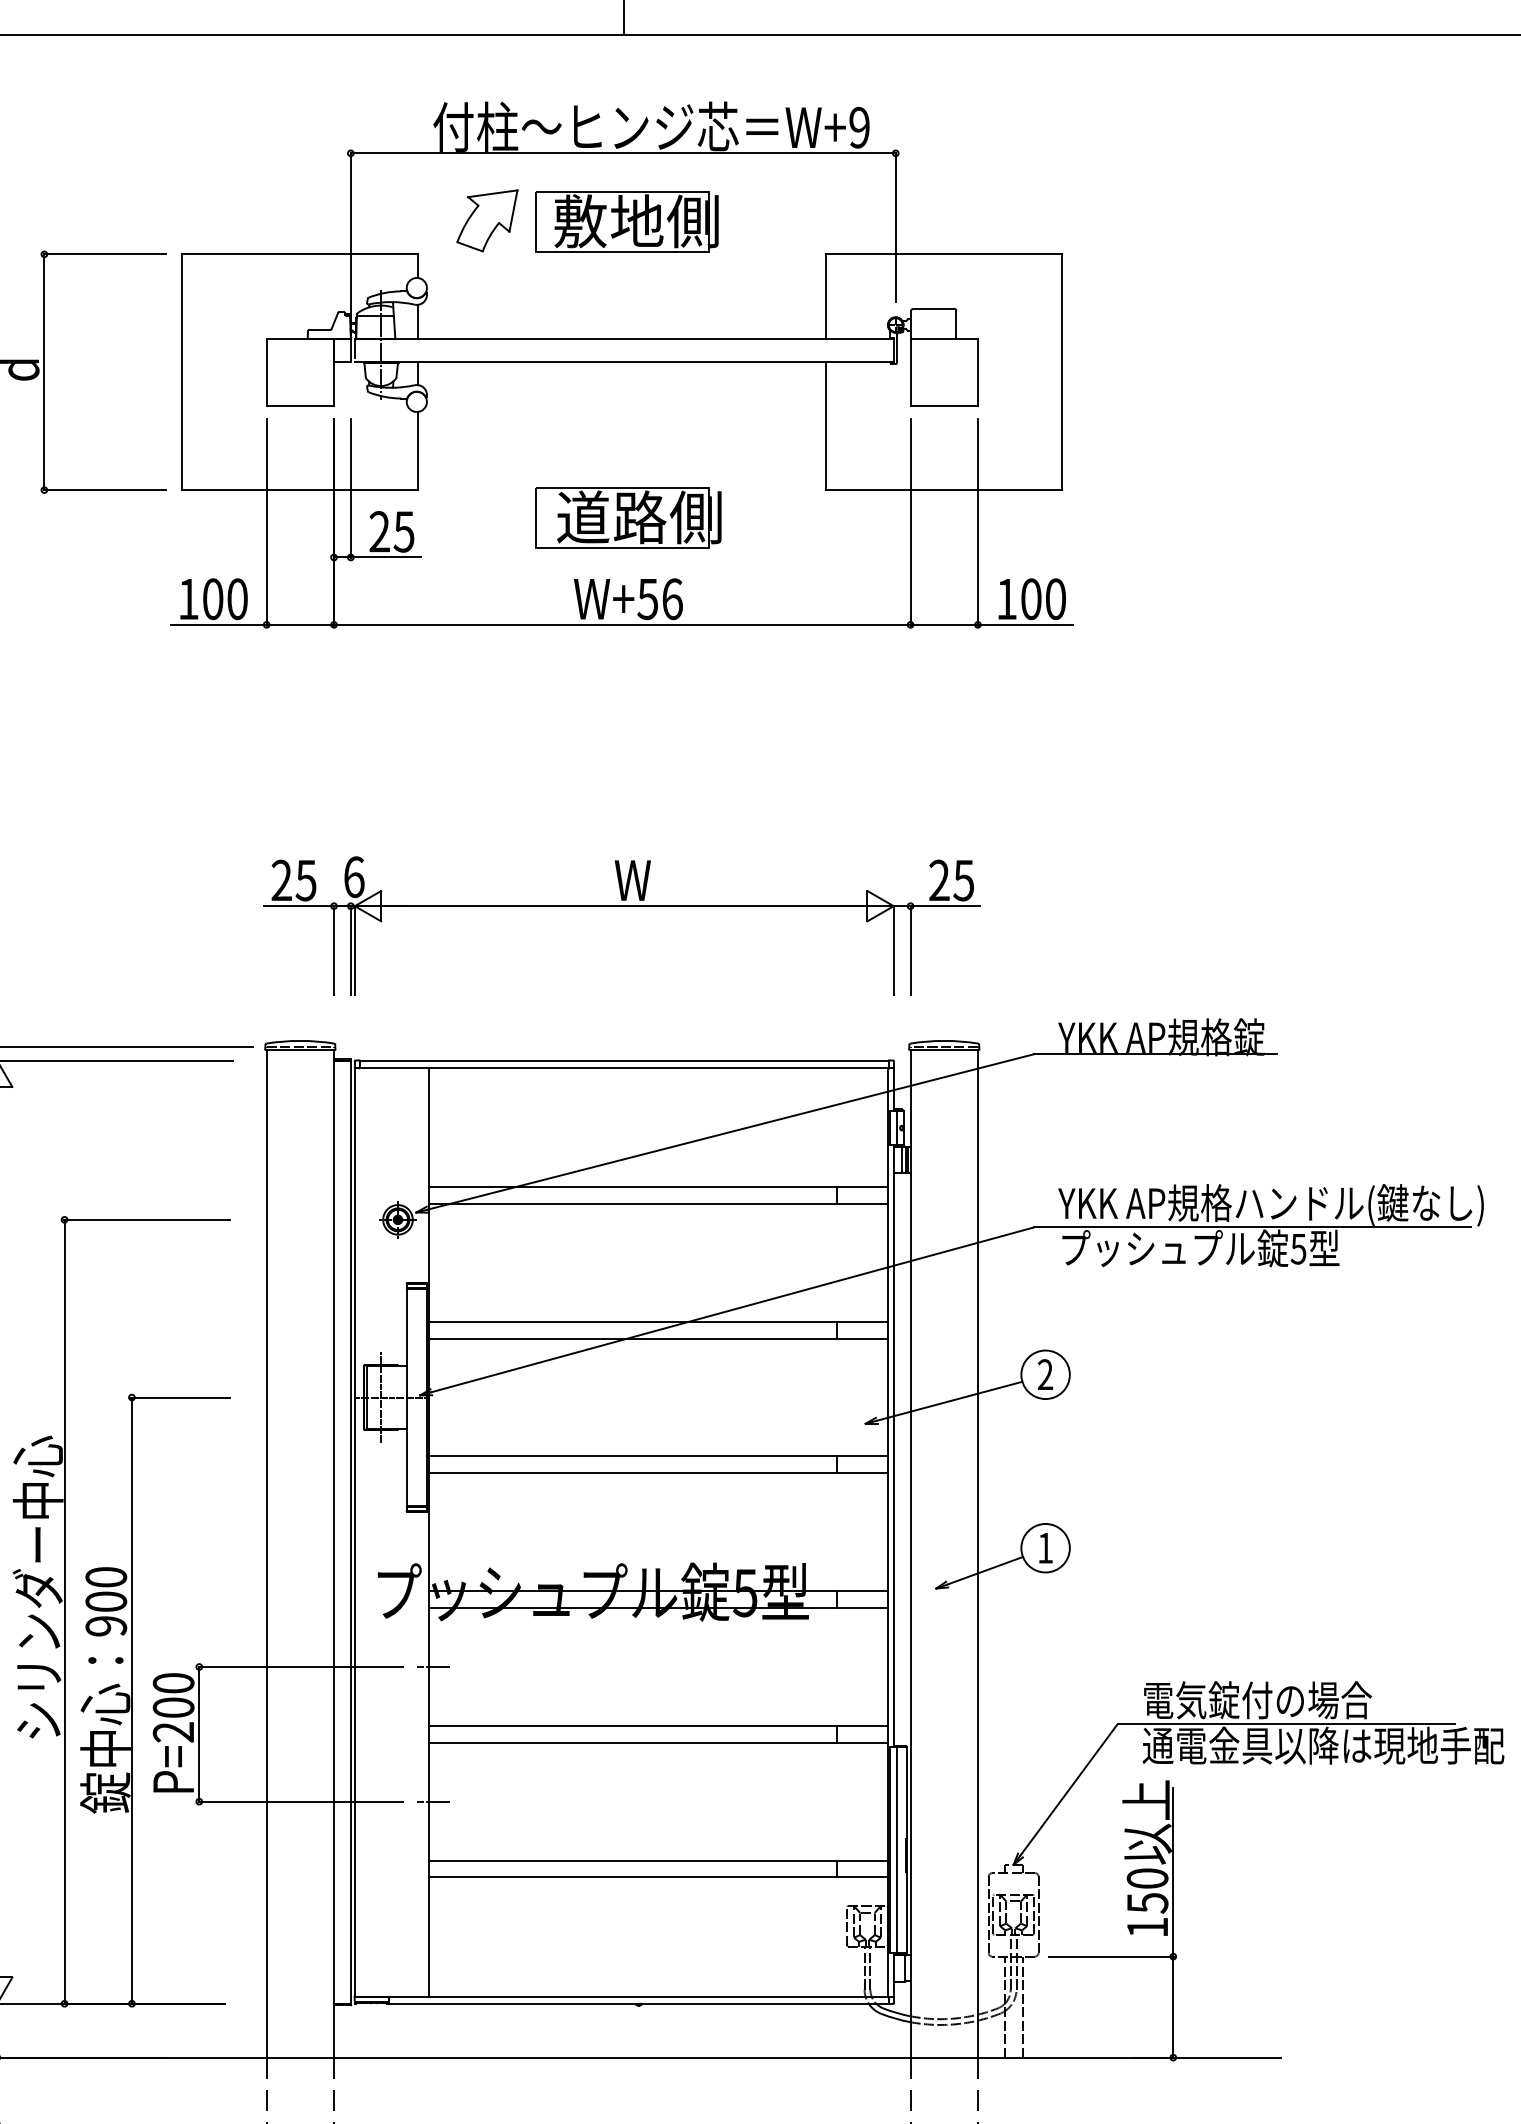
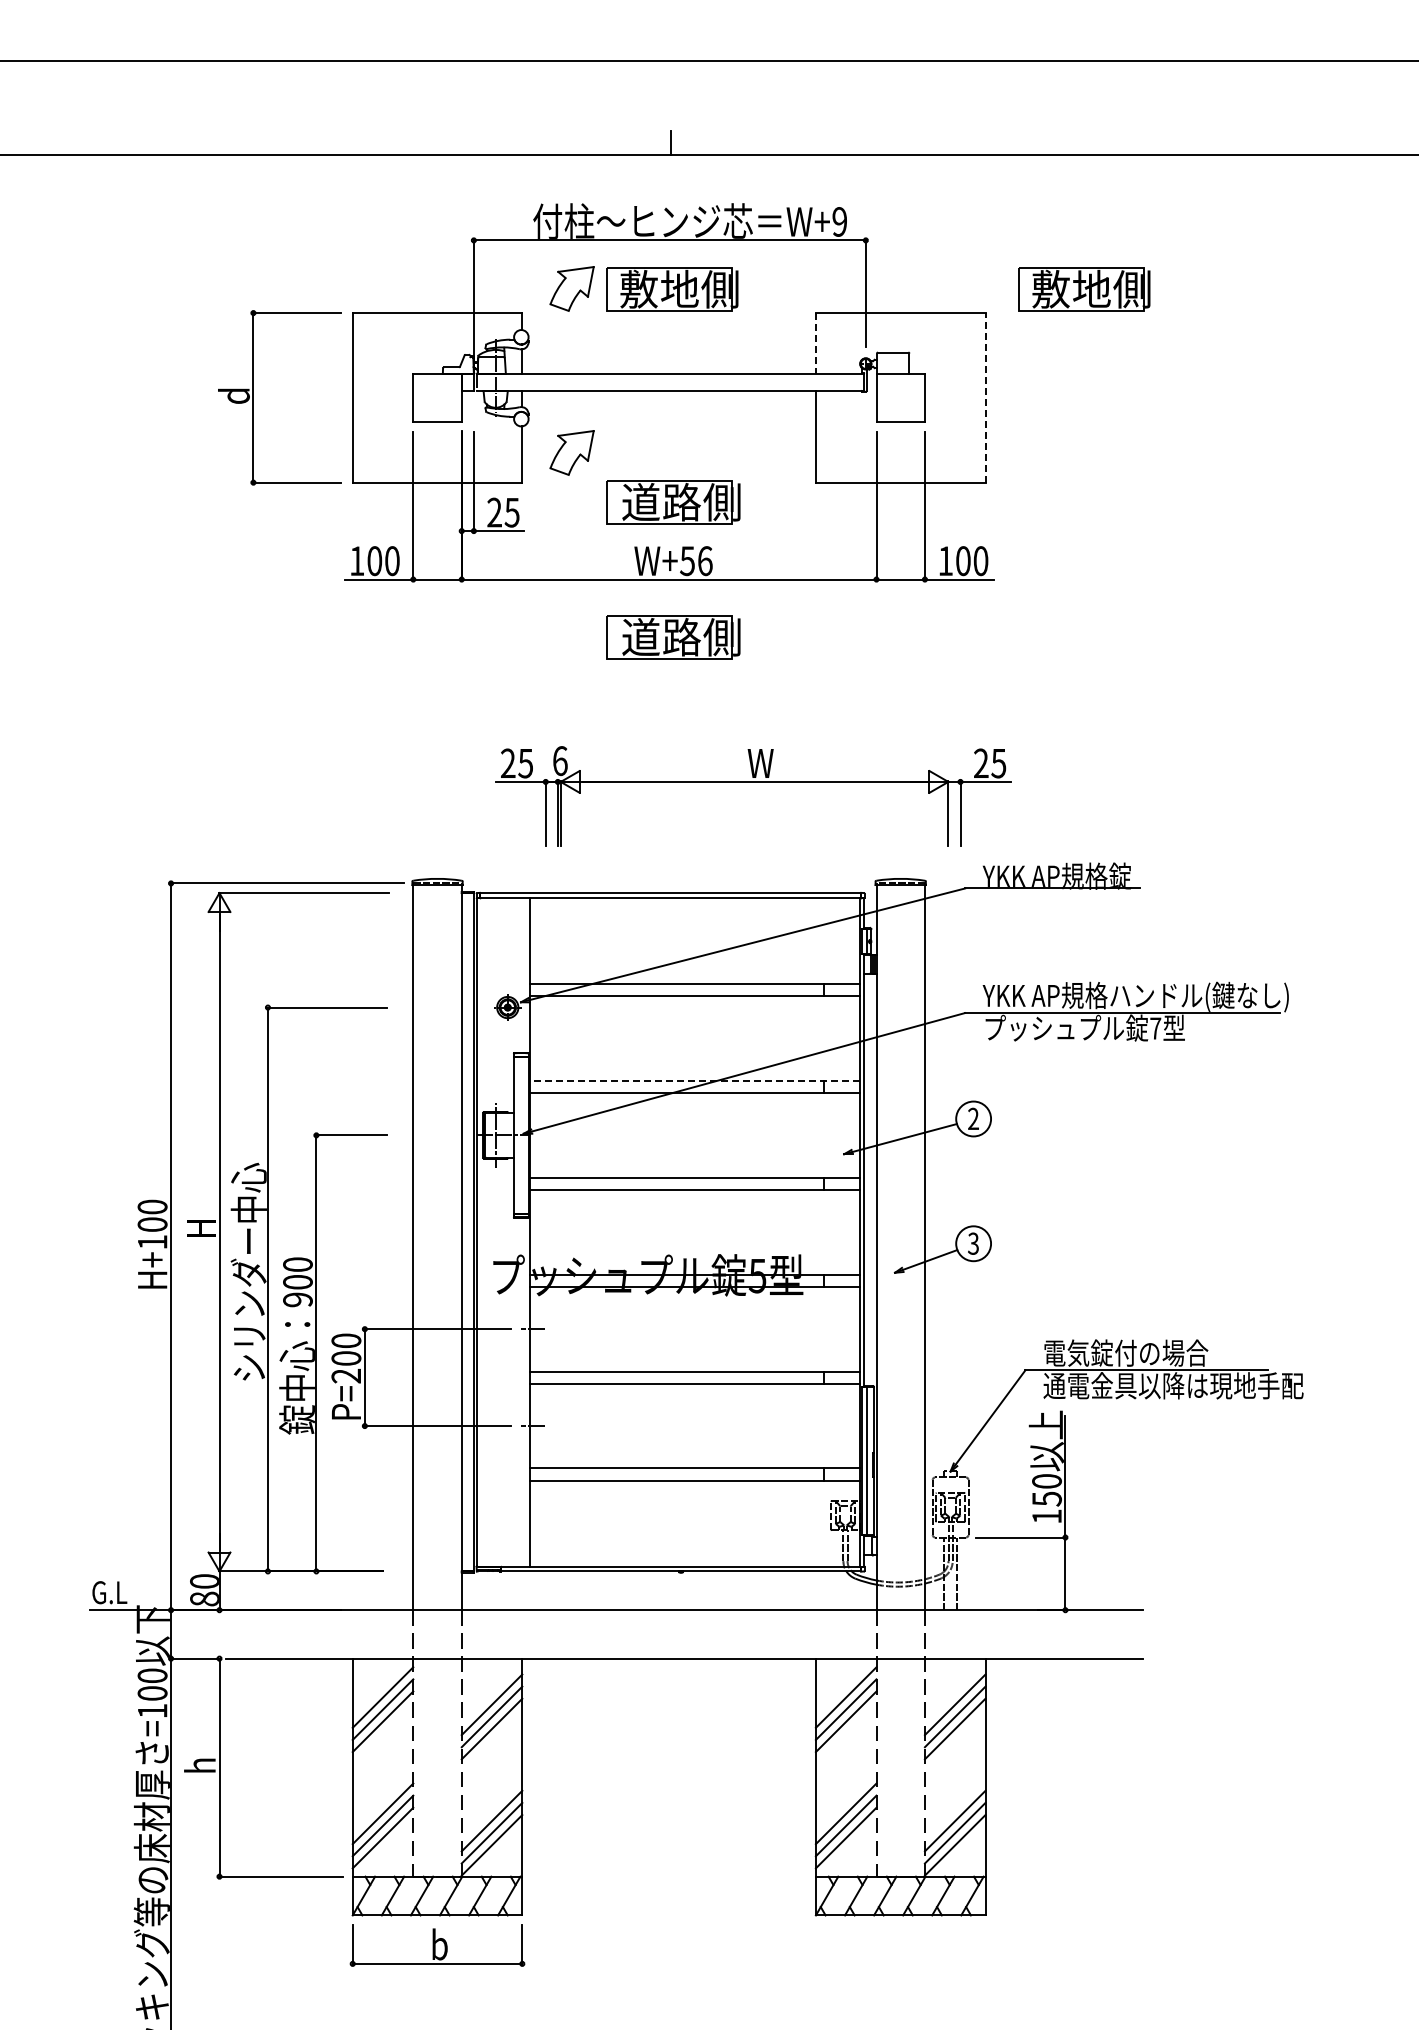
part: (1199, 221) -> (1084, 289), added
line: (825, 296) -> (815, 343), solid -> dashed
line: (1062, 371) -> (985, 397), solid -> dashed
part: (486, 448) -> (571, 452), added
part: (628, 705) -> (673, 637), added
part: (622, 906) -> (753, 782), moved
text: (1298, 1248) -> (1155, 1028), 5 -> 7
line: (658, 1321) -> (695, 1080), solid -> dashed
text: (1045, 1547) -> (973, 1243), 1 -> 3

